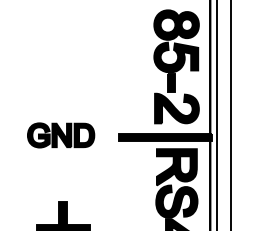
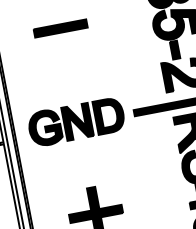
part: (63, 40) -> (60, 28), added
part: (60, 135) -> (75, 122), size x1.43

